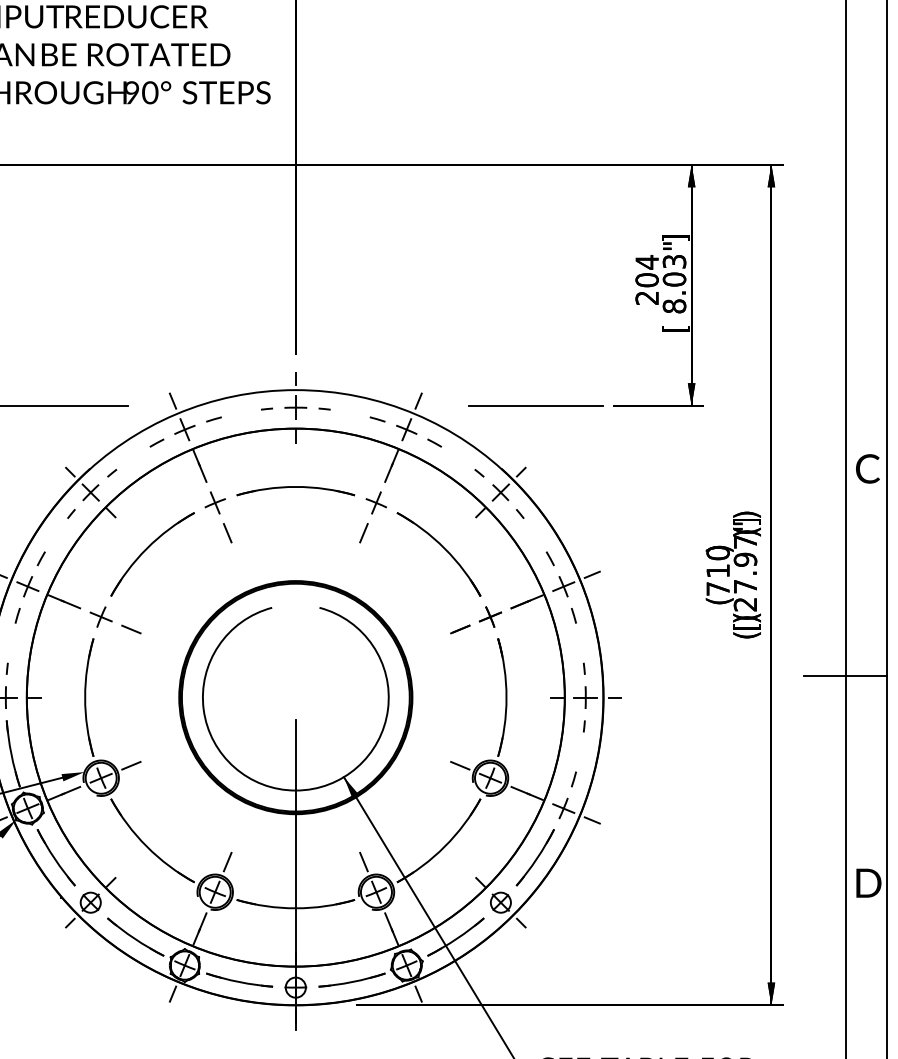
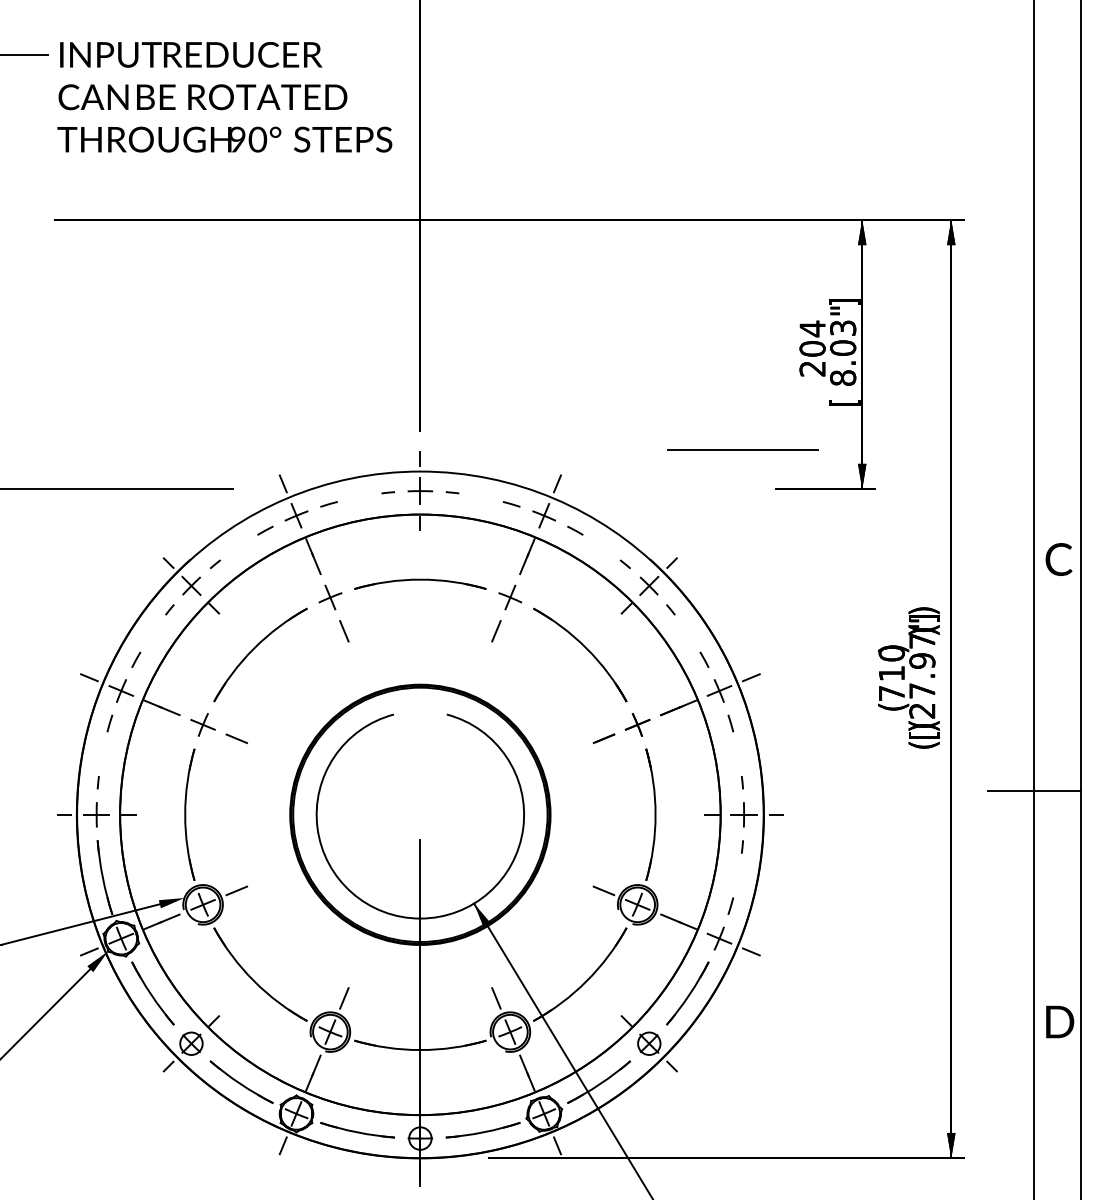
line: (535, 405) -> (742, 449), moved

